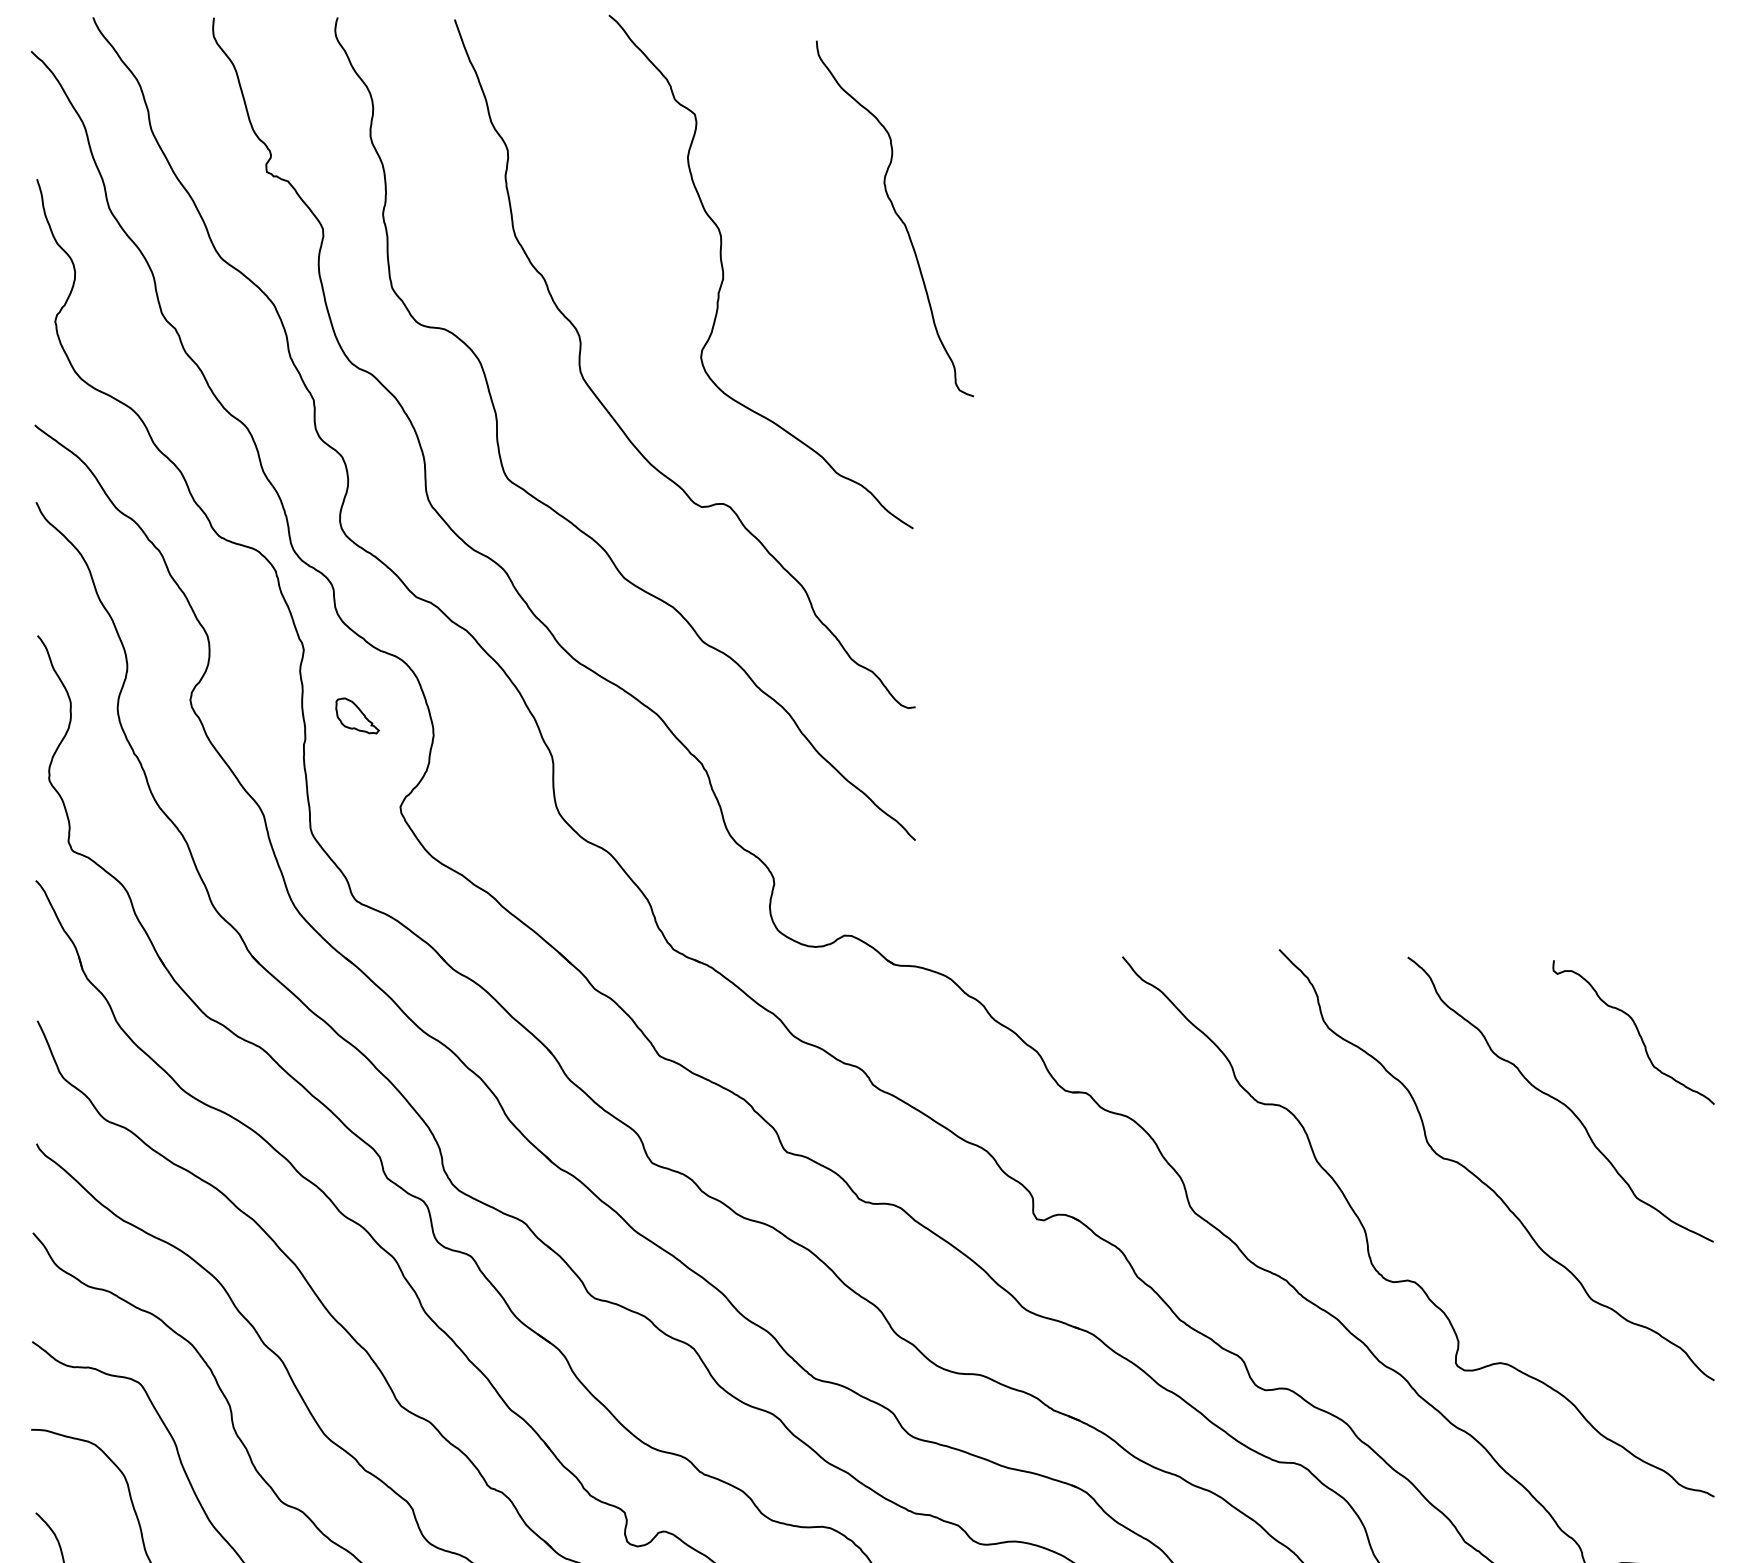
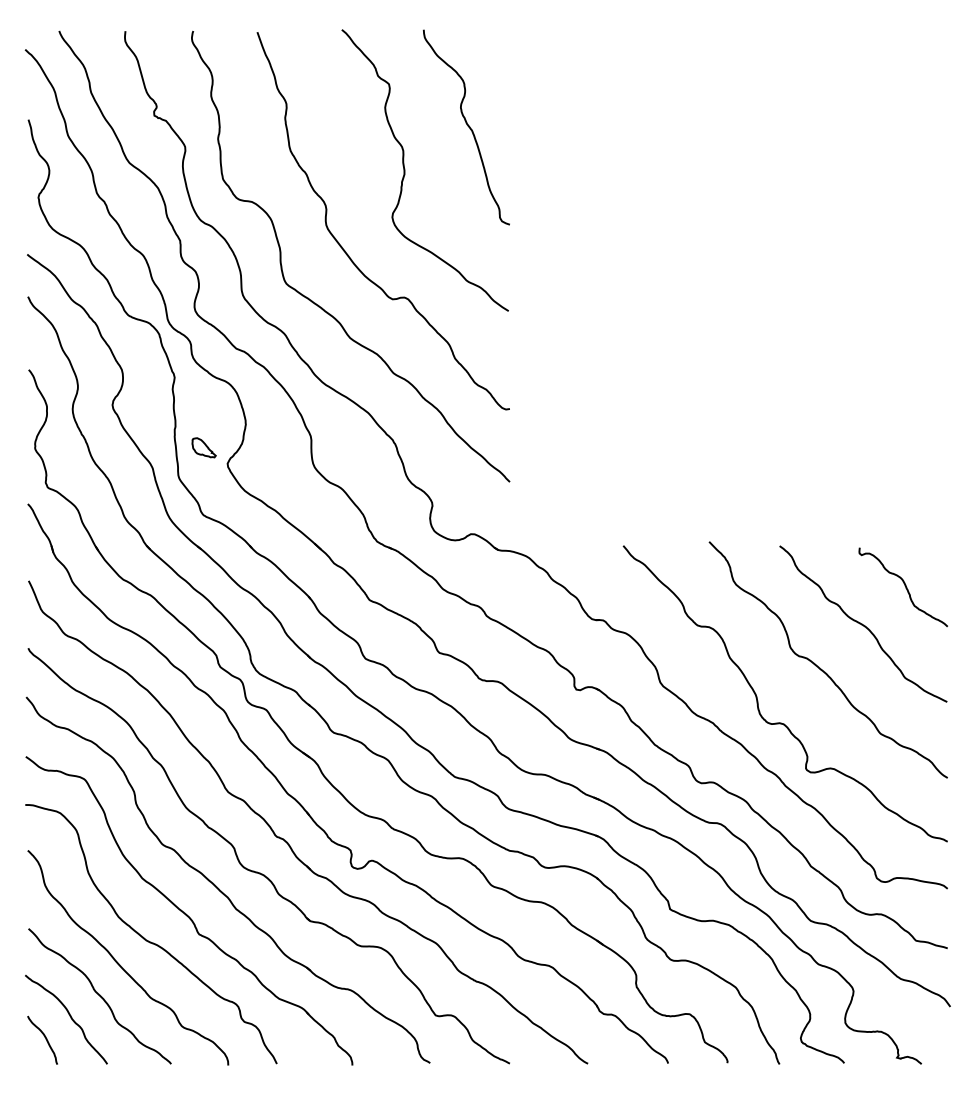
curve: (896, 217) -> (467, 126), moved
part: (356, 715) -> (203, 447), moved

